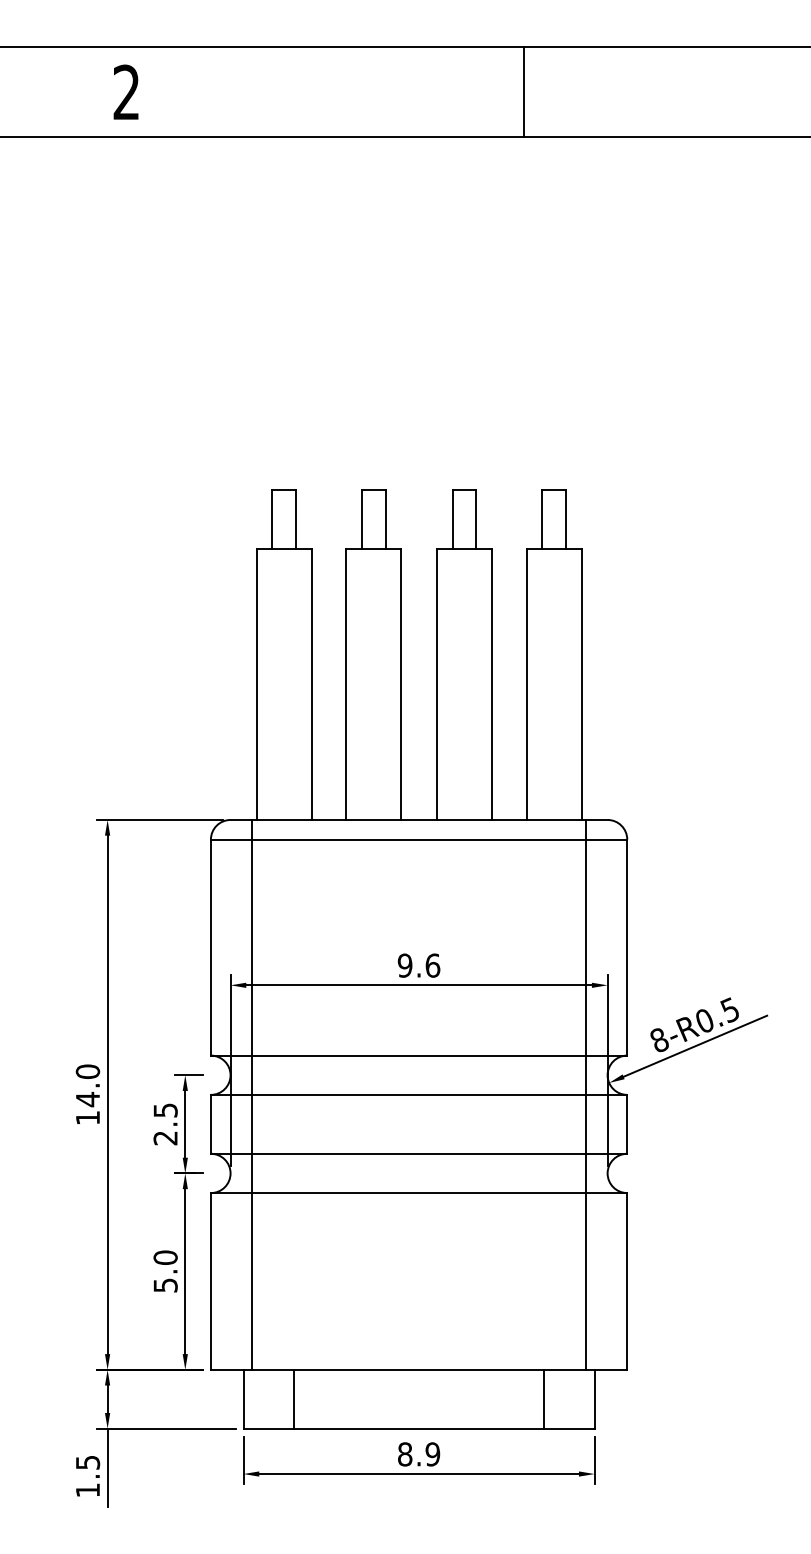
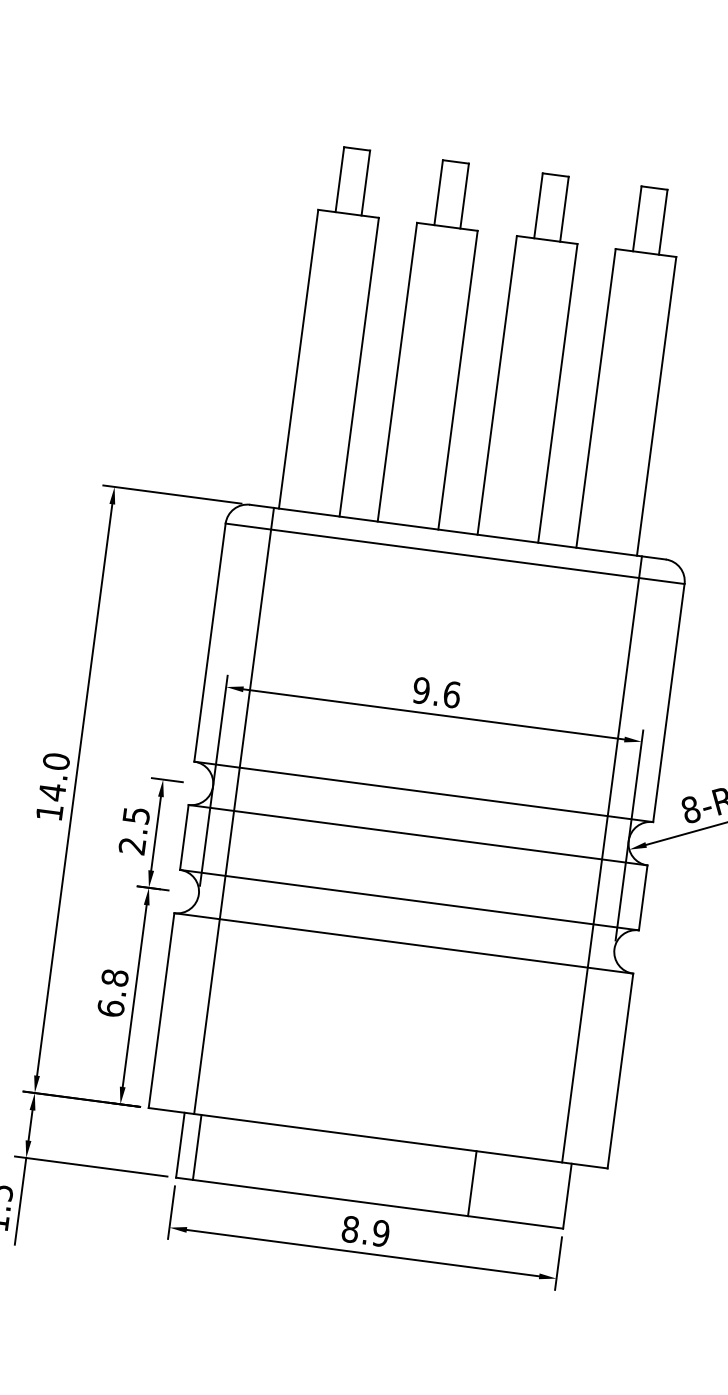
text: (165, 1271) -> (112, 993), 5.0 -> 6.8
line: (293, 1398) -> (196, 1146), moved
line: (544, 1398) -> (472, 1182), moved

